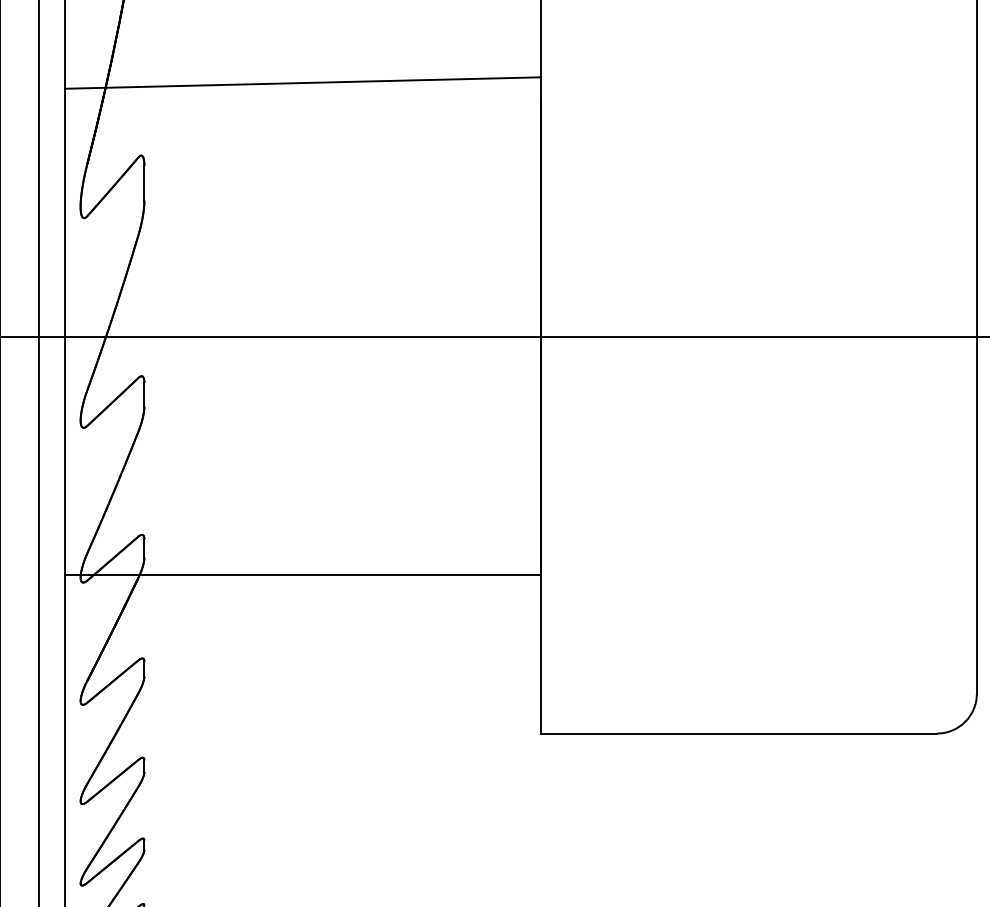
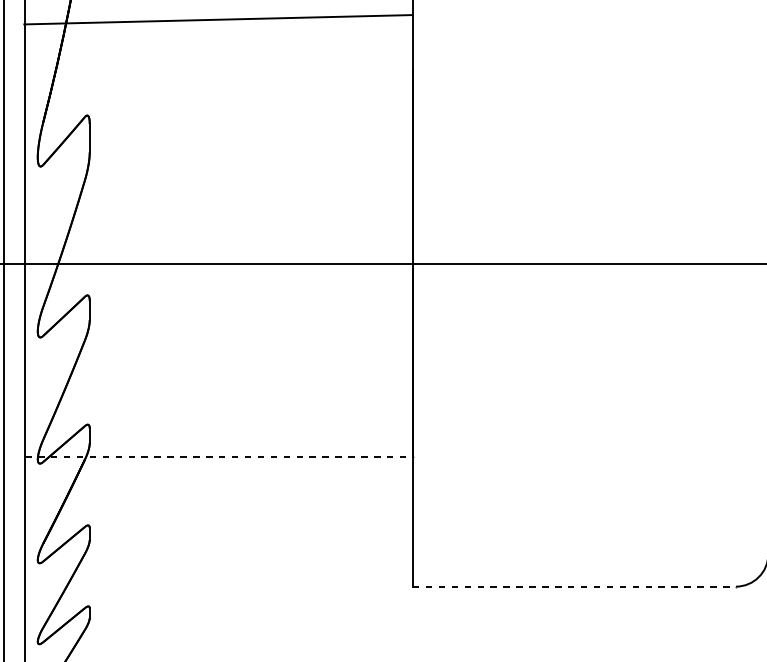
line: (302, 82) -> (217, 19), moved
line: (302, 574) -> (218, 457), solid -> dashed
line: (739, 733) -> (574, 586), solid -> dashed

